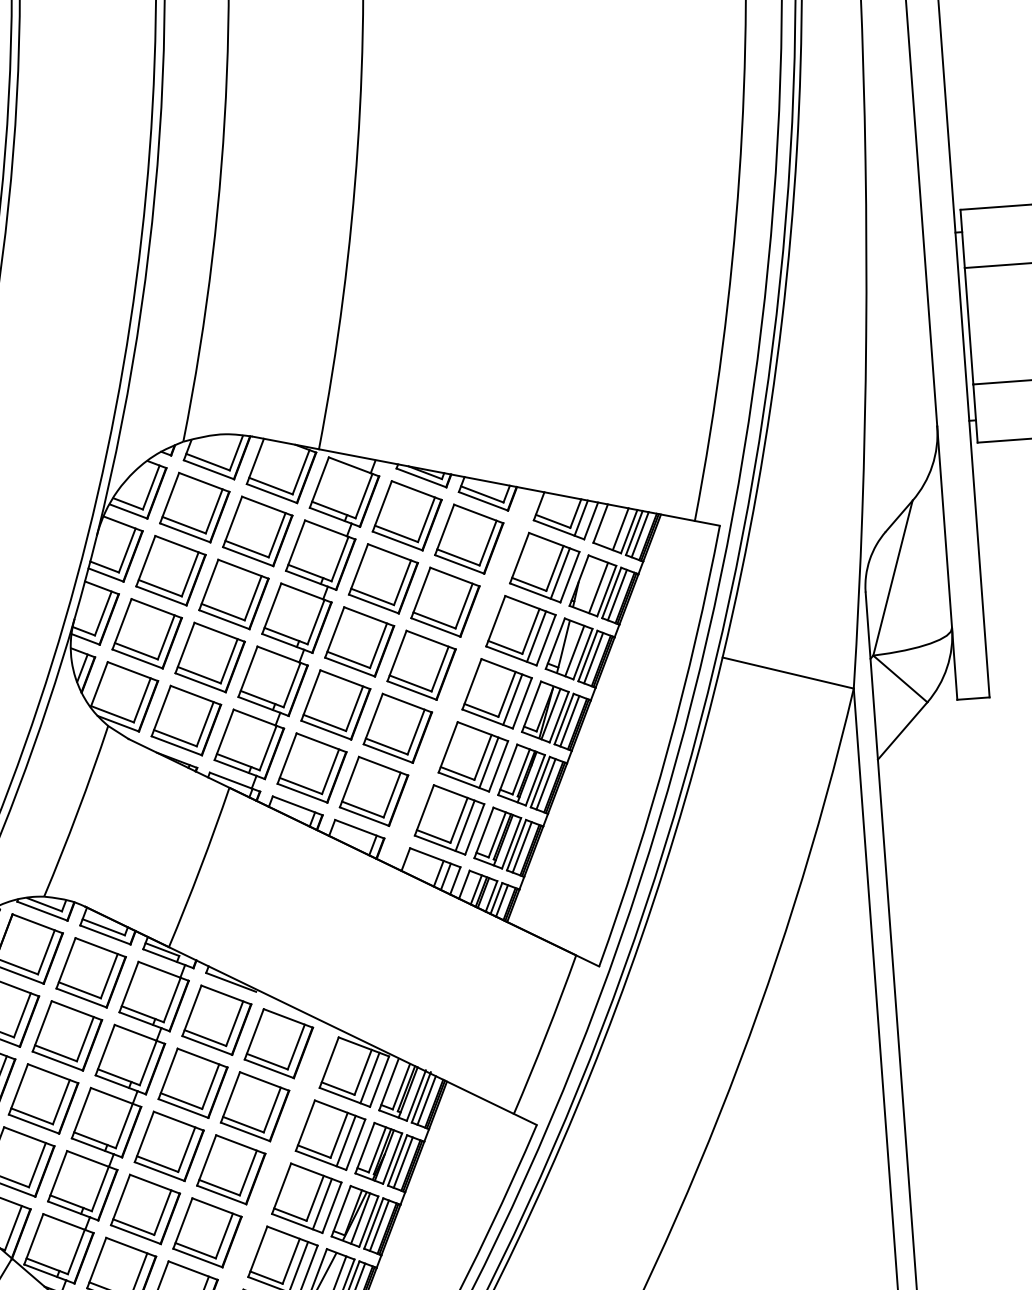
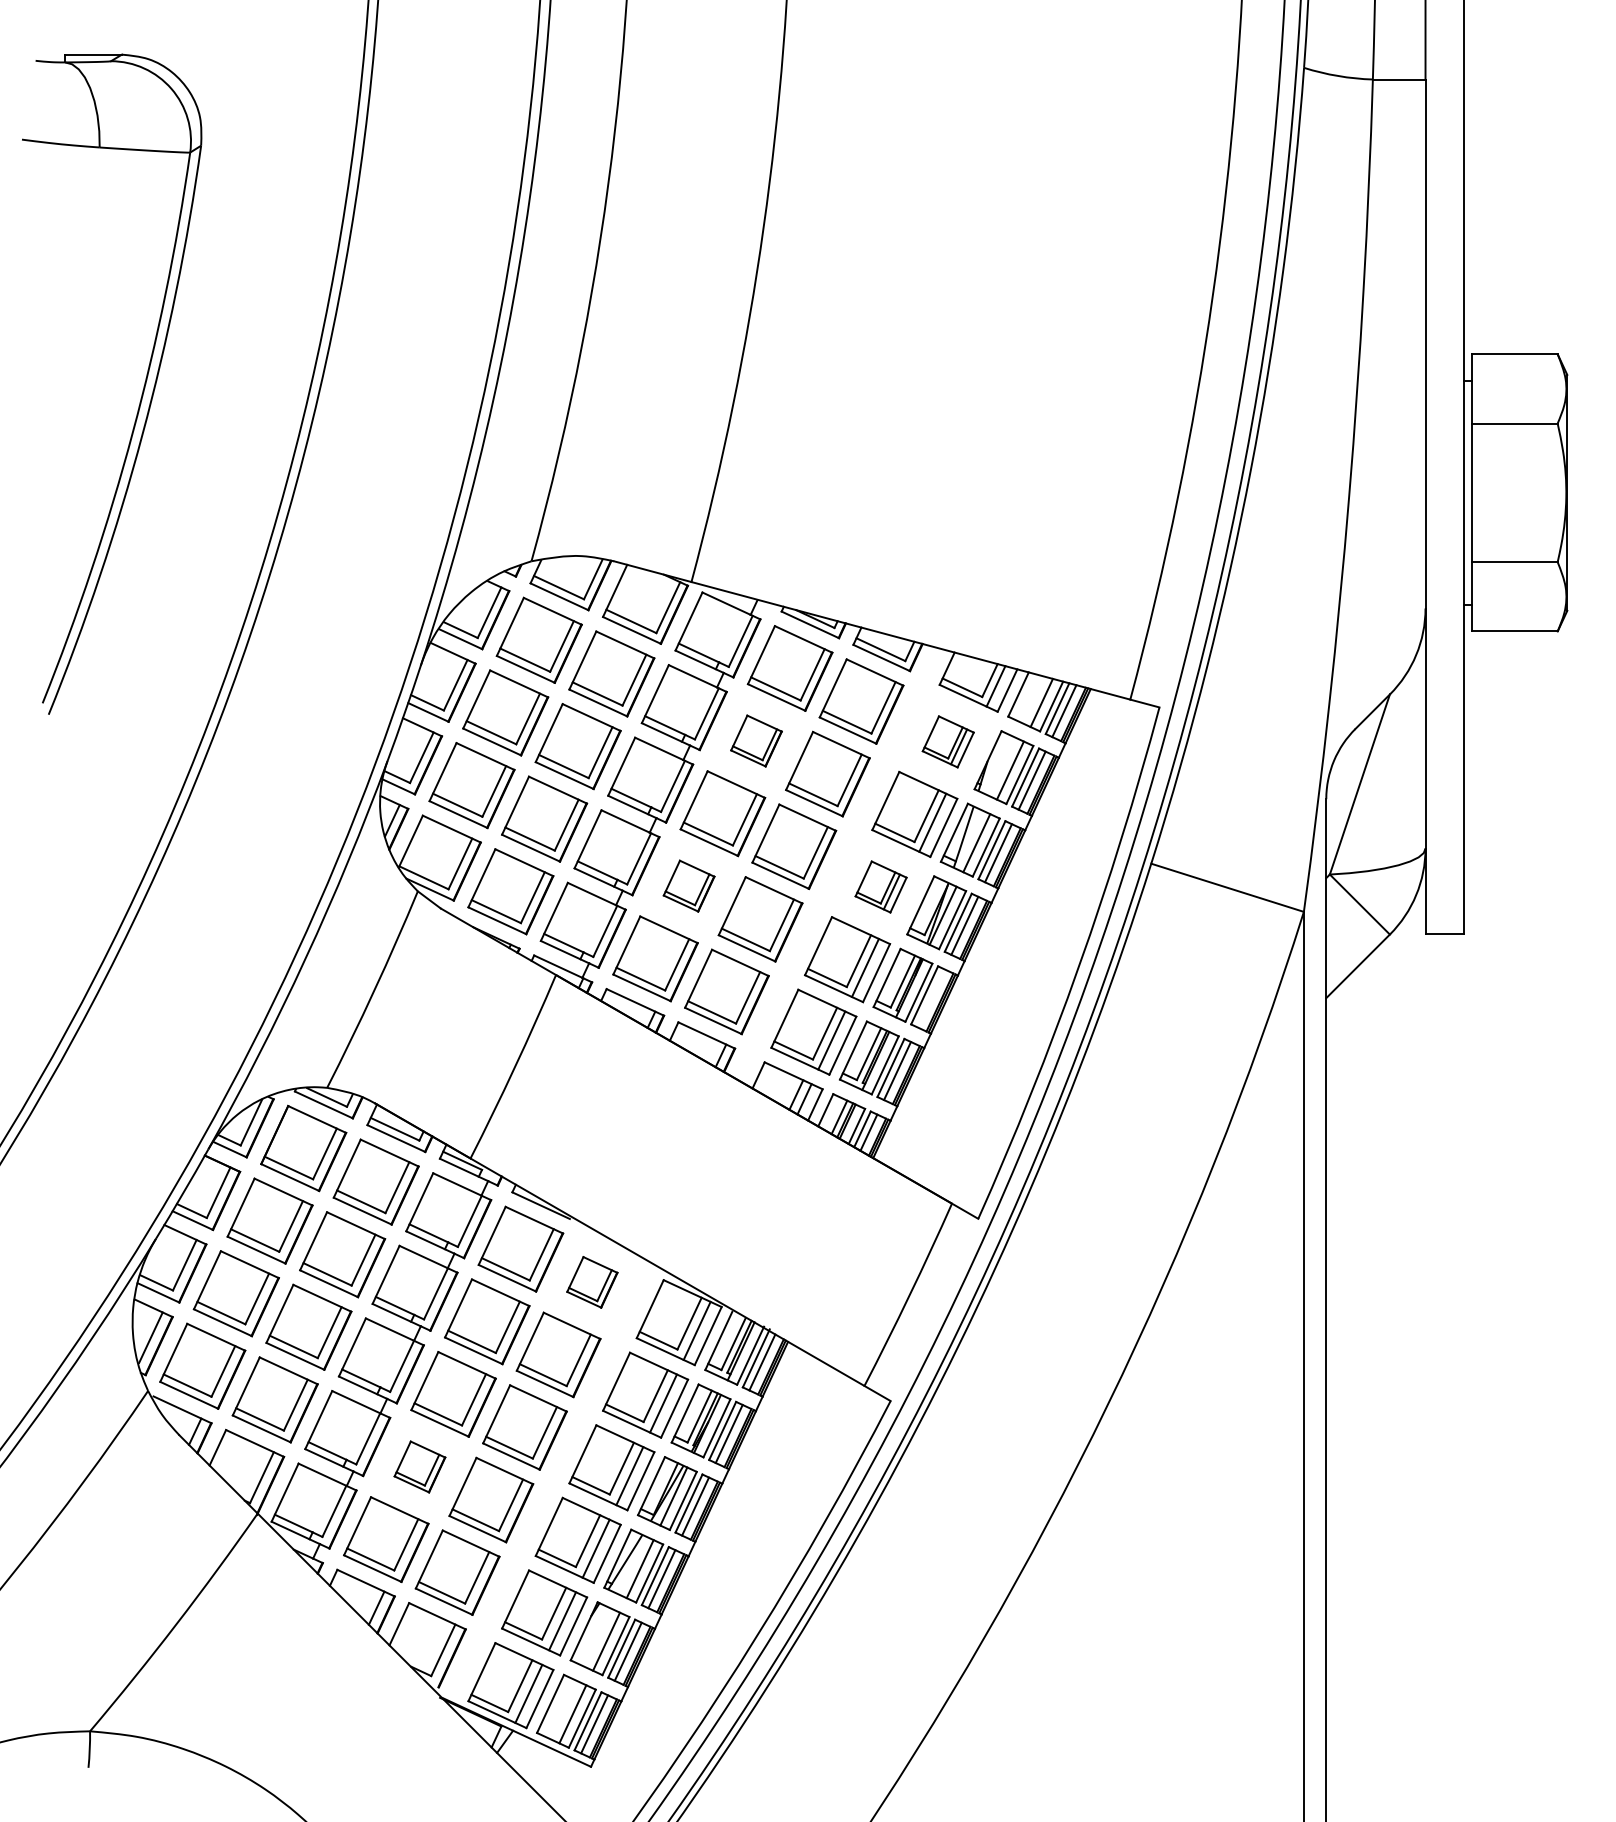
part: (543, 567) -> (947, 741), size x0.6
part: (383, 578) -> (756, 740), size x0.6
part: (496, 693) -> (880, 886), size x0.6
part: (335, 704) -> (688, 885), size x0.6
line: (545, 784) -> (930, 998), removed
part: (279, 1043) -> (592, 1282), size x0.6
part: (145, 1209) -> (419, 1466), size x0.6

